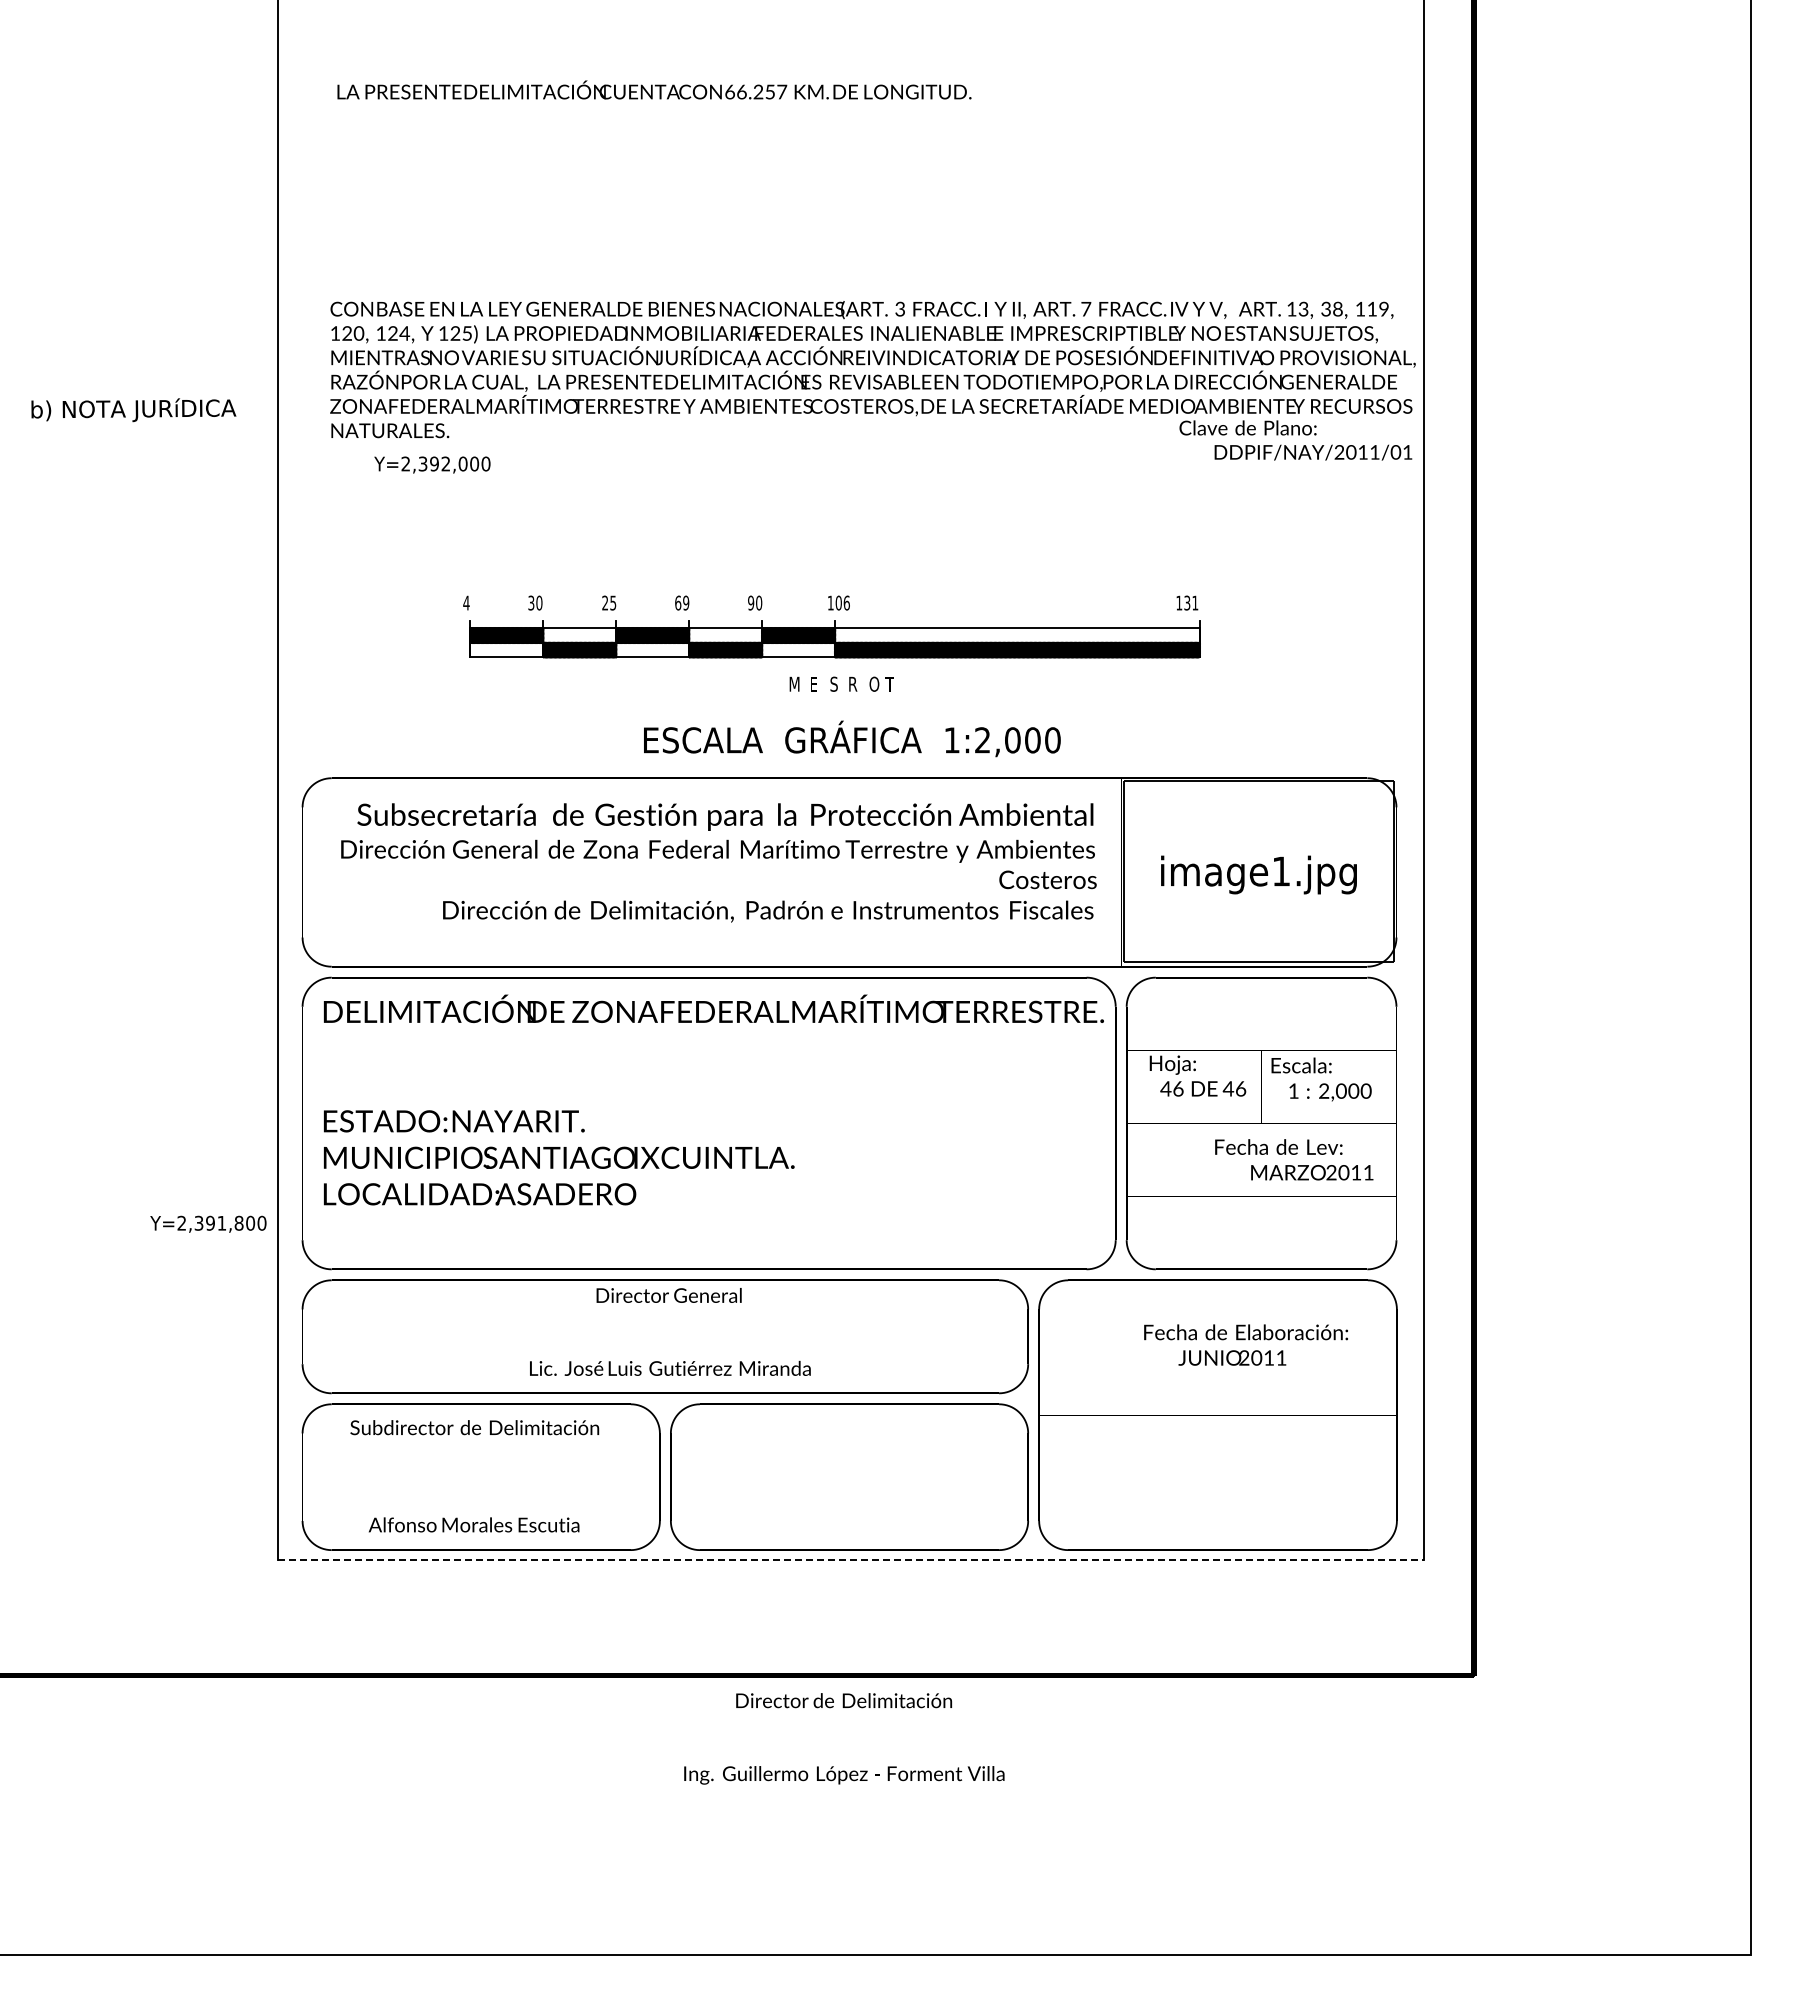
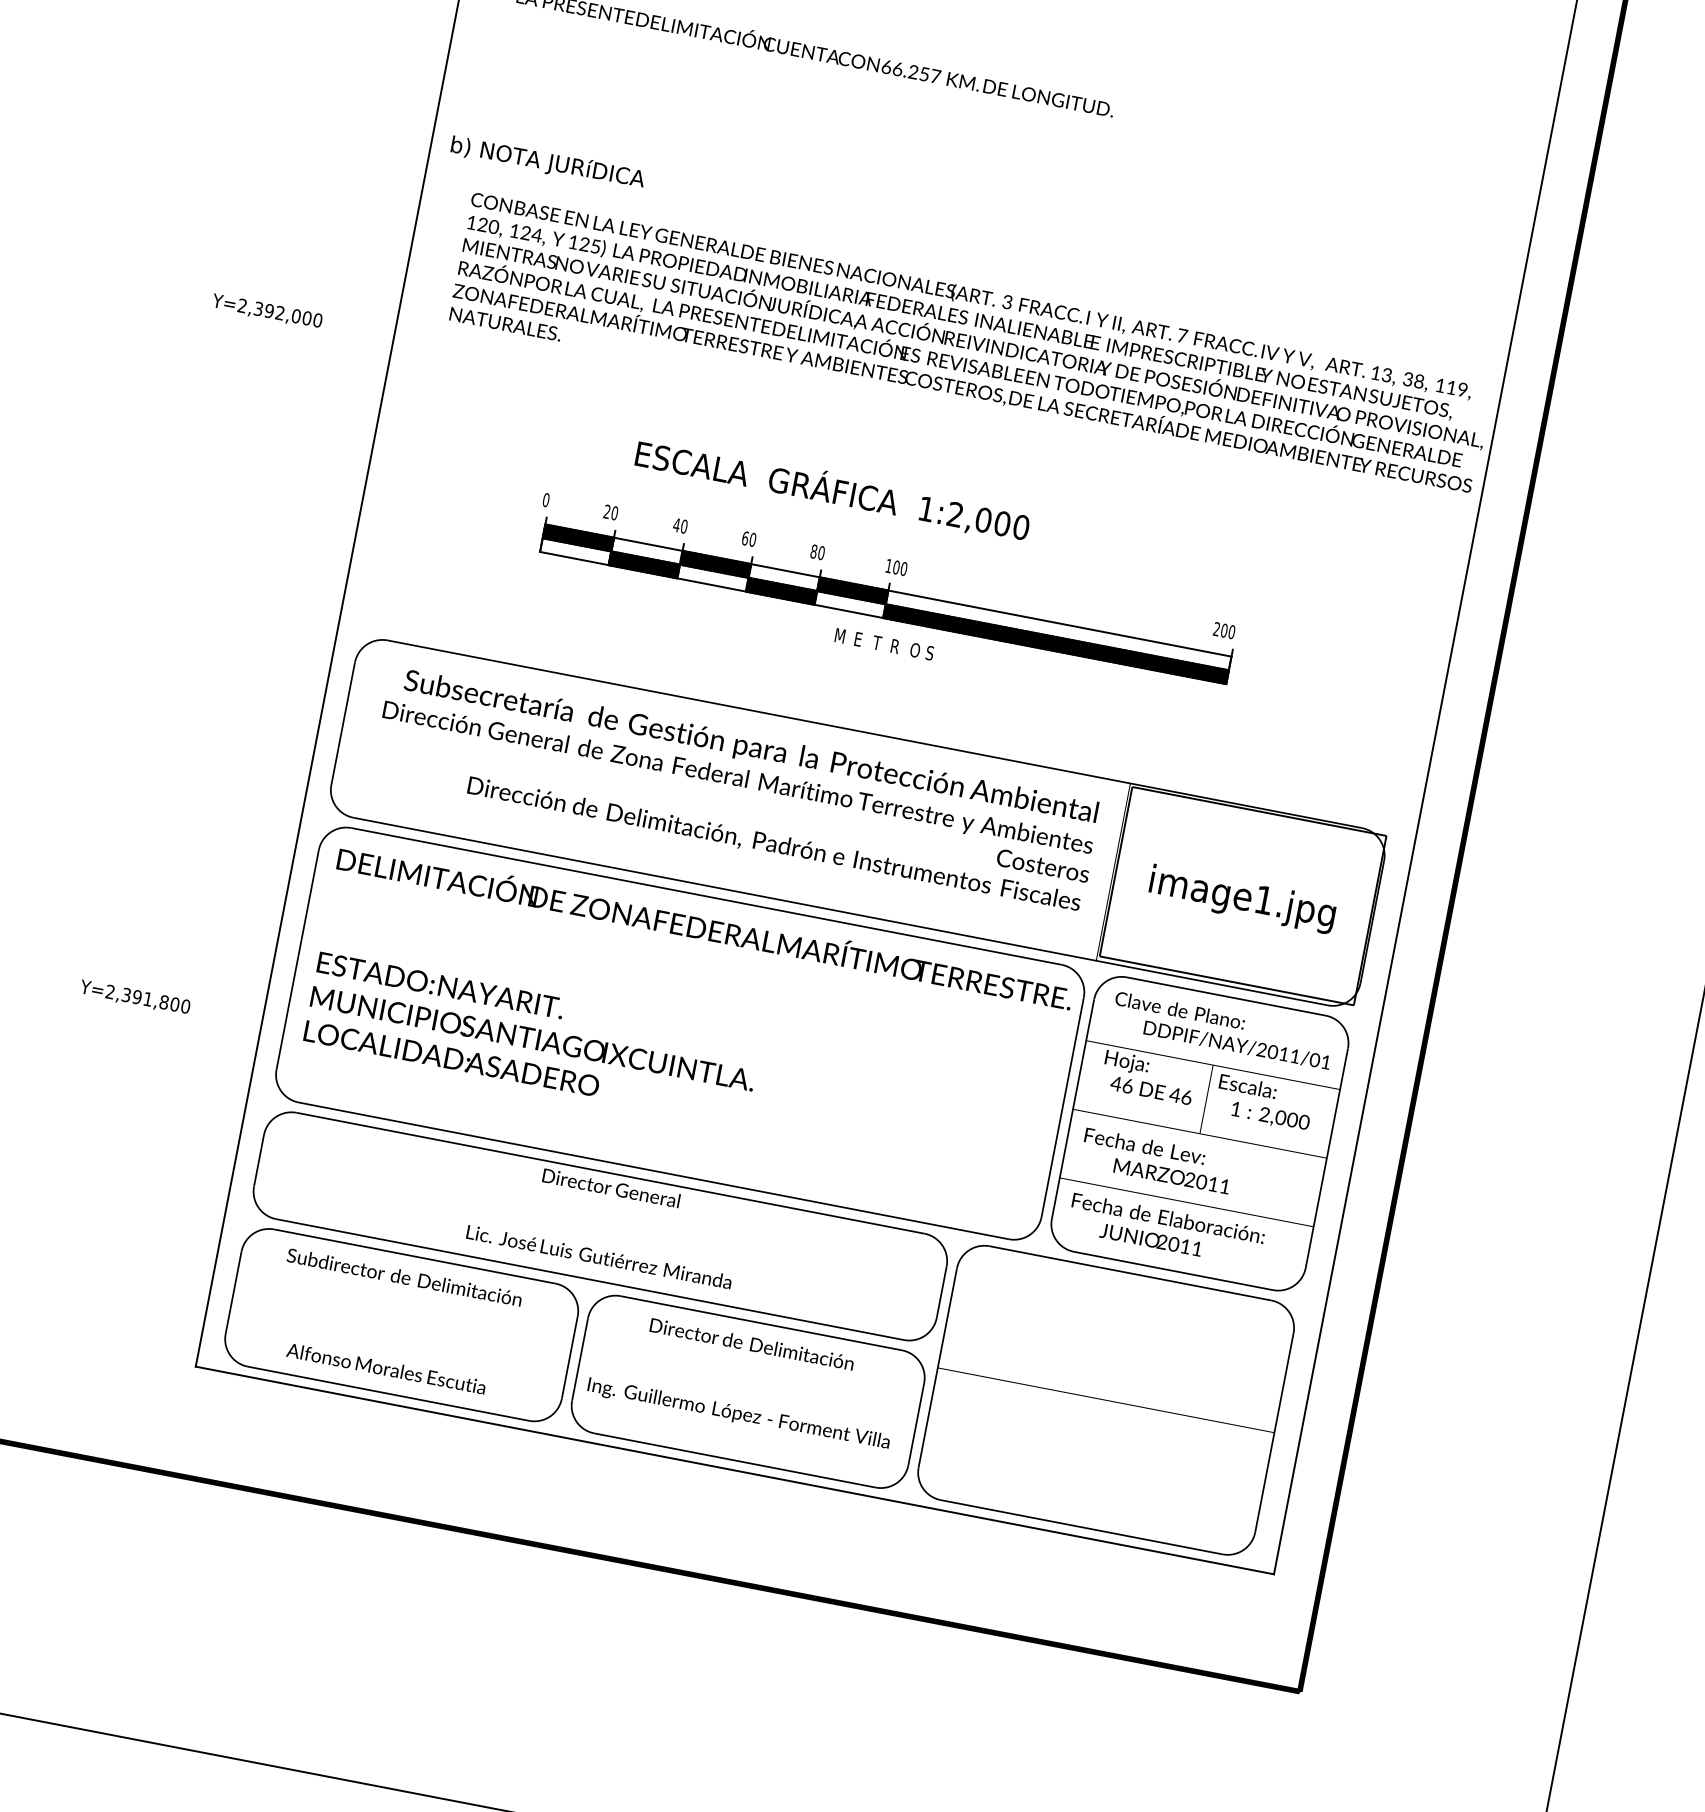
text: (133, 410) -> (547, 163), moved
text: (1295, 440) -> (1222, 1030), moved
text: (432, 464) -> (267, 311), moved
text: (466, 602) -> (546, 499), 4 -> 0
text: (609, 602) -> (680, 525), 25 -> 40
text: (846, 602) -> (903, 568), 106 -> 100
text: (1187, 602) -> (1224, 630), 131 -> 200
text: (531, 603) -> (607, 512), 30 -> 20
text: (686, 603) -> (753, 540), 69 -> 60
text: (751, 603) -> (814, 552), 90 -> 80
text: (833, 683) -> (876, 642), S -> T
text: (889, 683) -> (929, 652), T -> S
text: (852, 738) -> (833, 489), moved
text: (1294, 1159) -> (1157, 1160), moved
text: (208, 1223) -> (135, 997), moved
text: (1245, 1344) -> (1165, 1229), moved
line: (851, 1560) -> (734, 1470), dashed -> solid
text: (844, 1738) -> (745, 1379), moved

